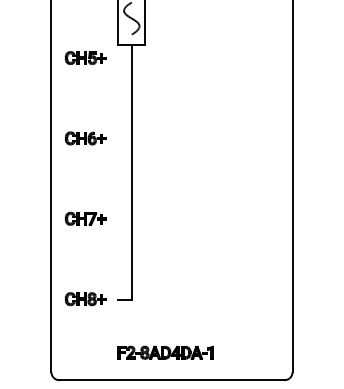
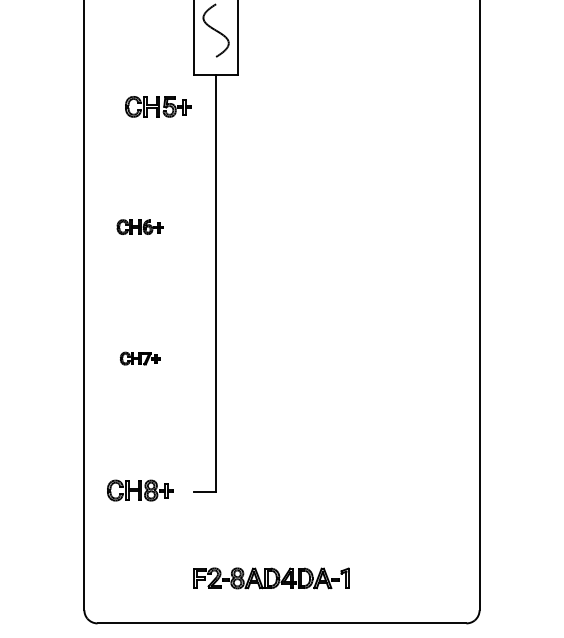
part: (85, 57) -> (158, 105), moved
part: (85, 138) -> (140, 227), size x0.7
part: (85, 218) -> (140, 358), size x0.6

